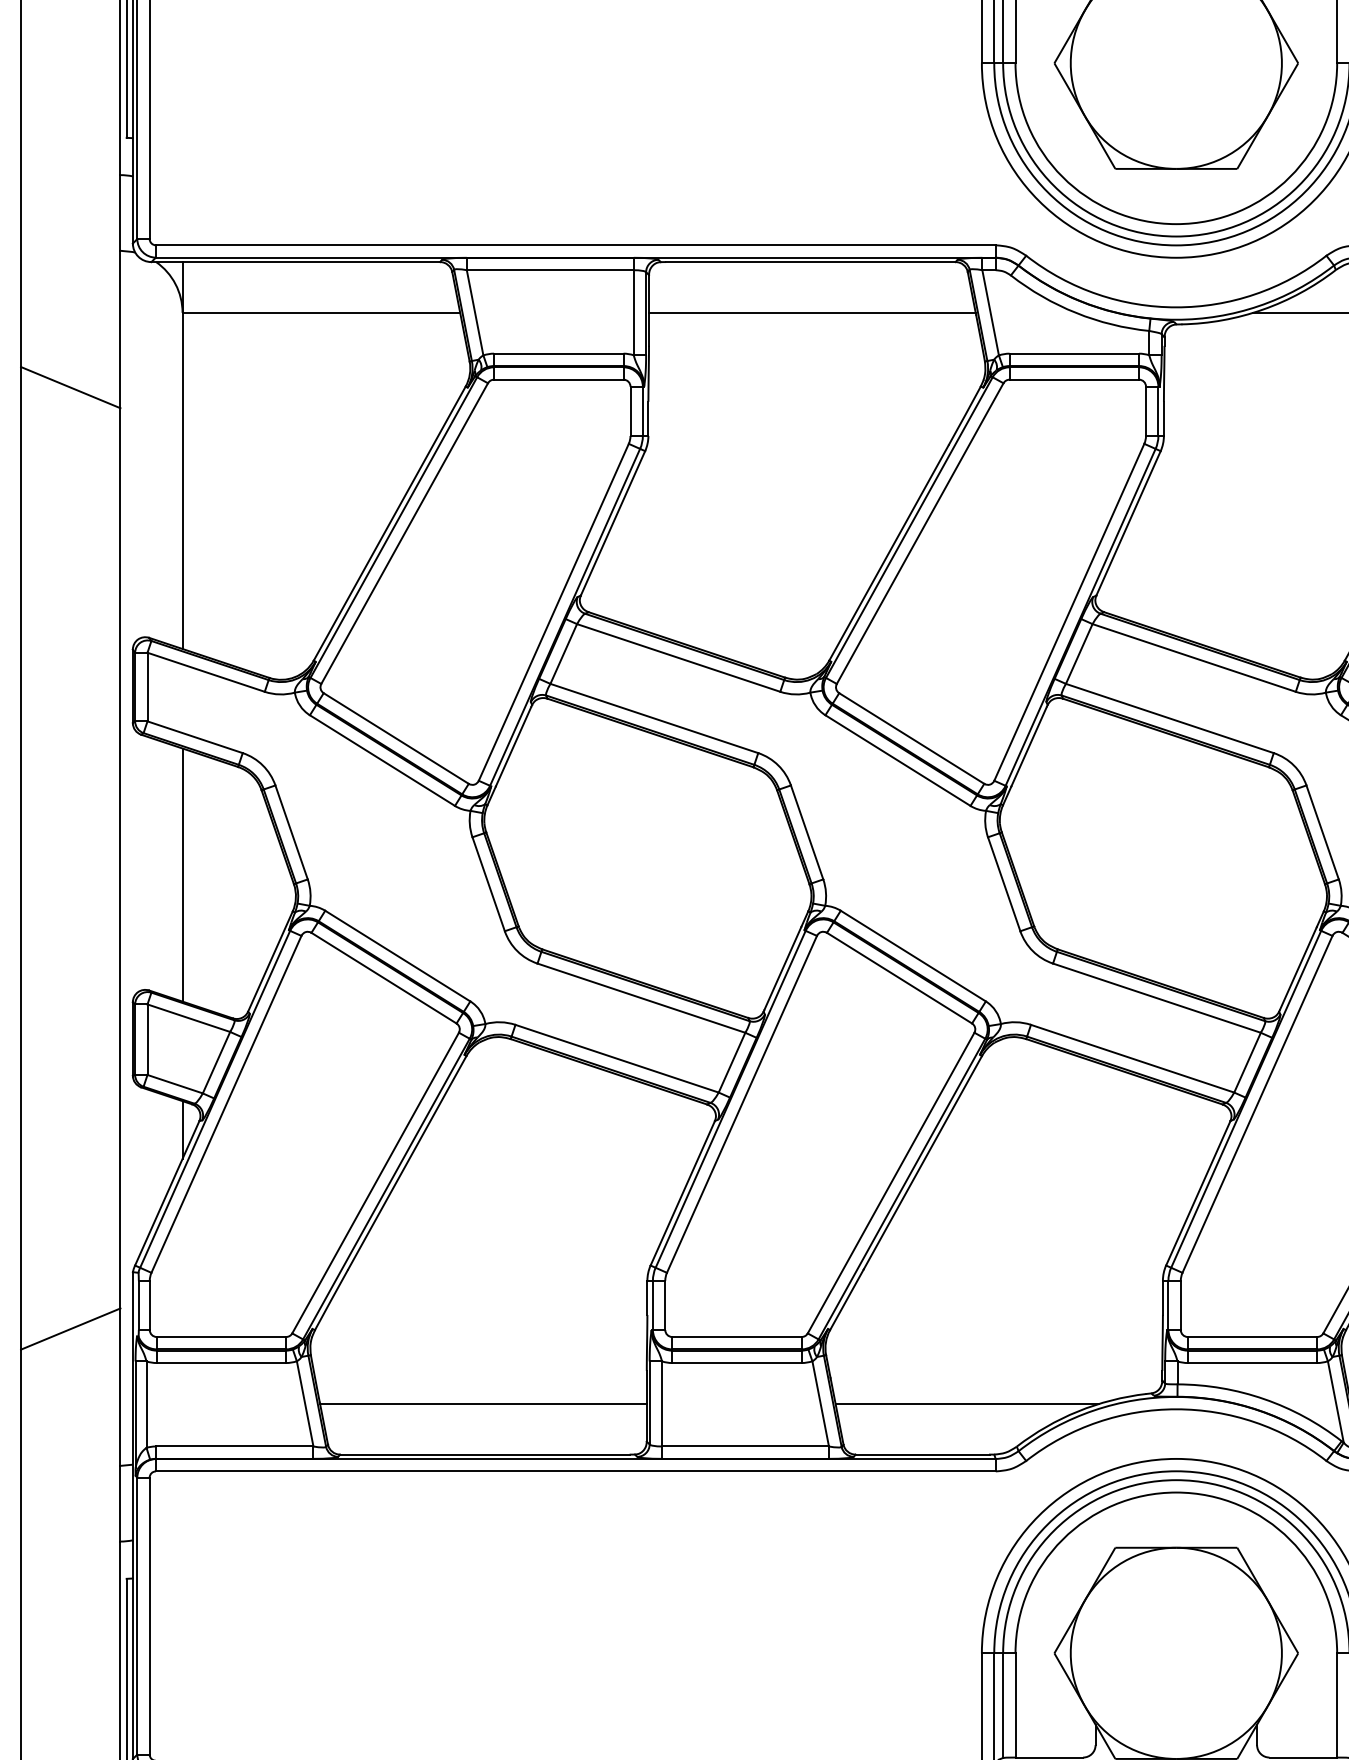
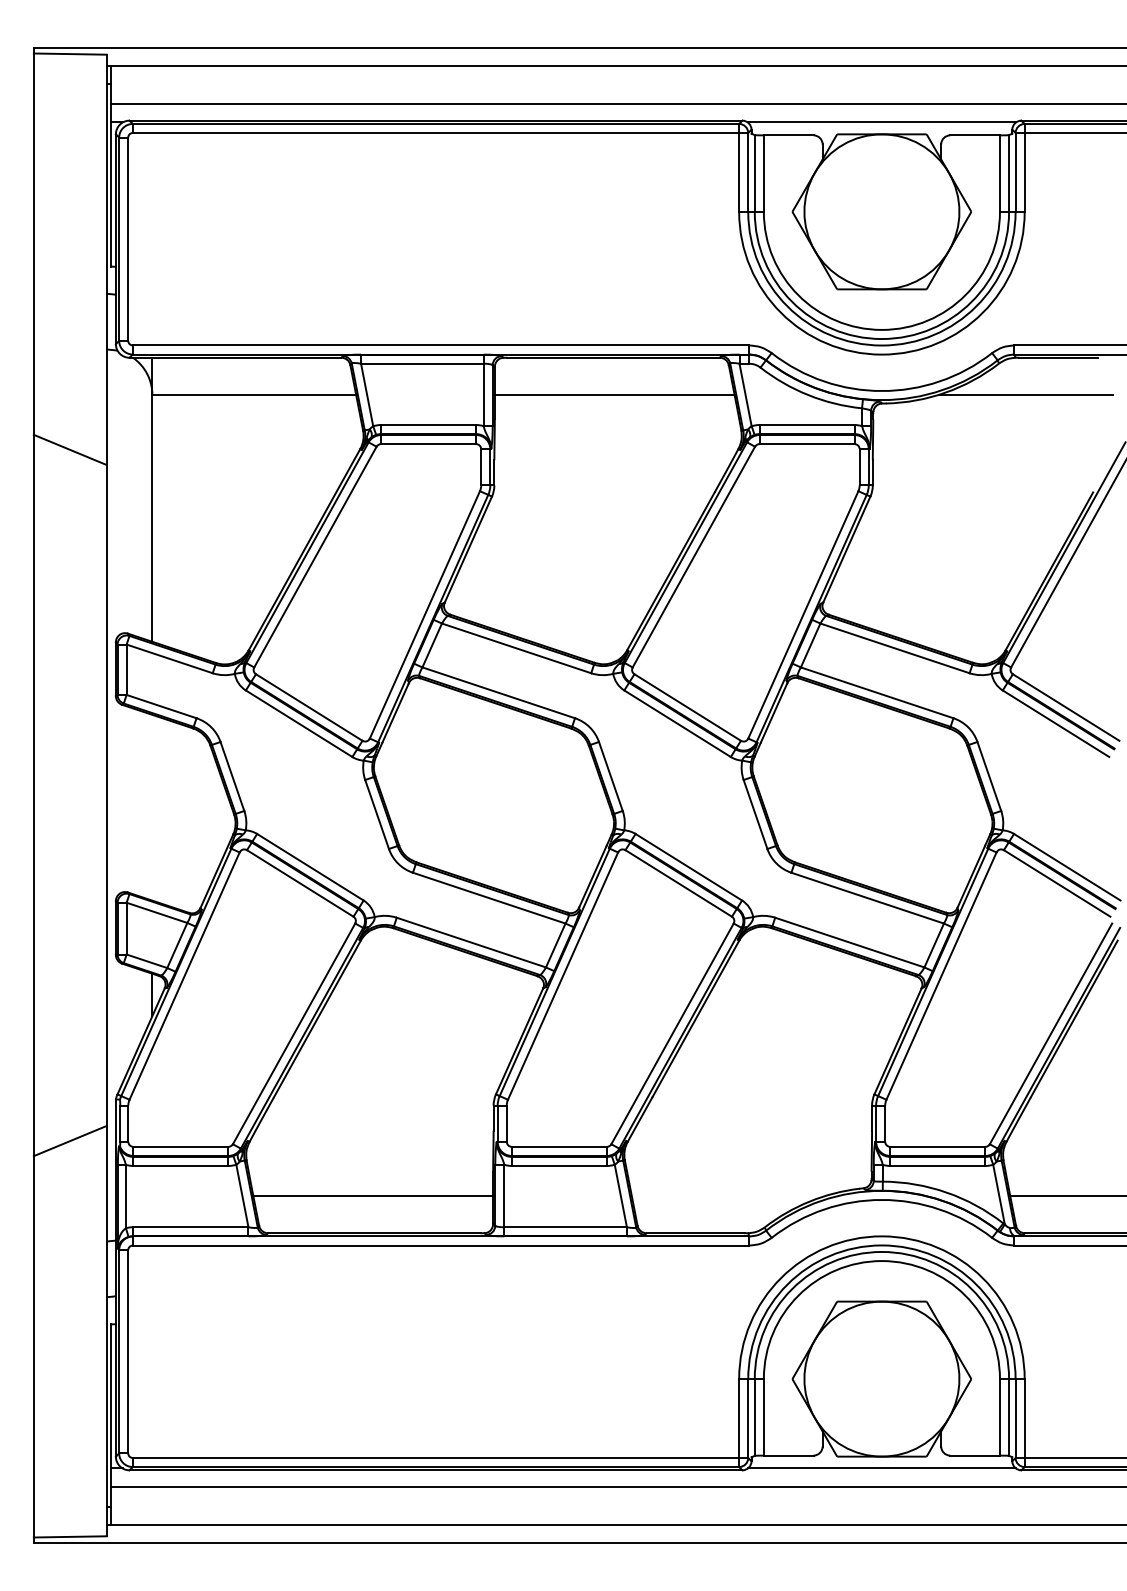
line: (182, 874) -> (152, 807), removed
line: (967, 1403) -> (728, 1195), removed

